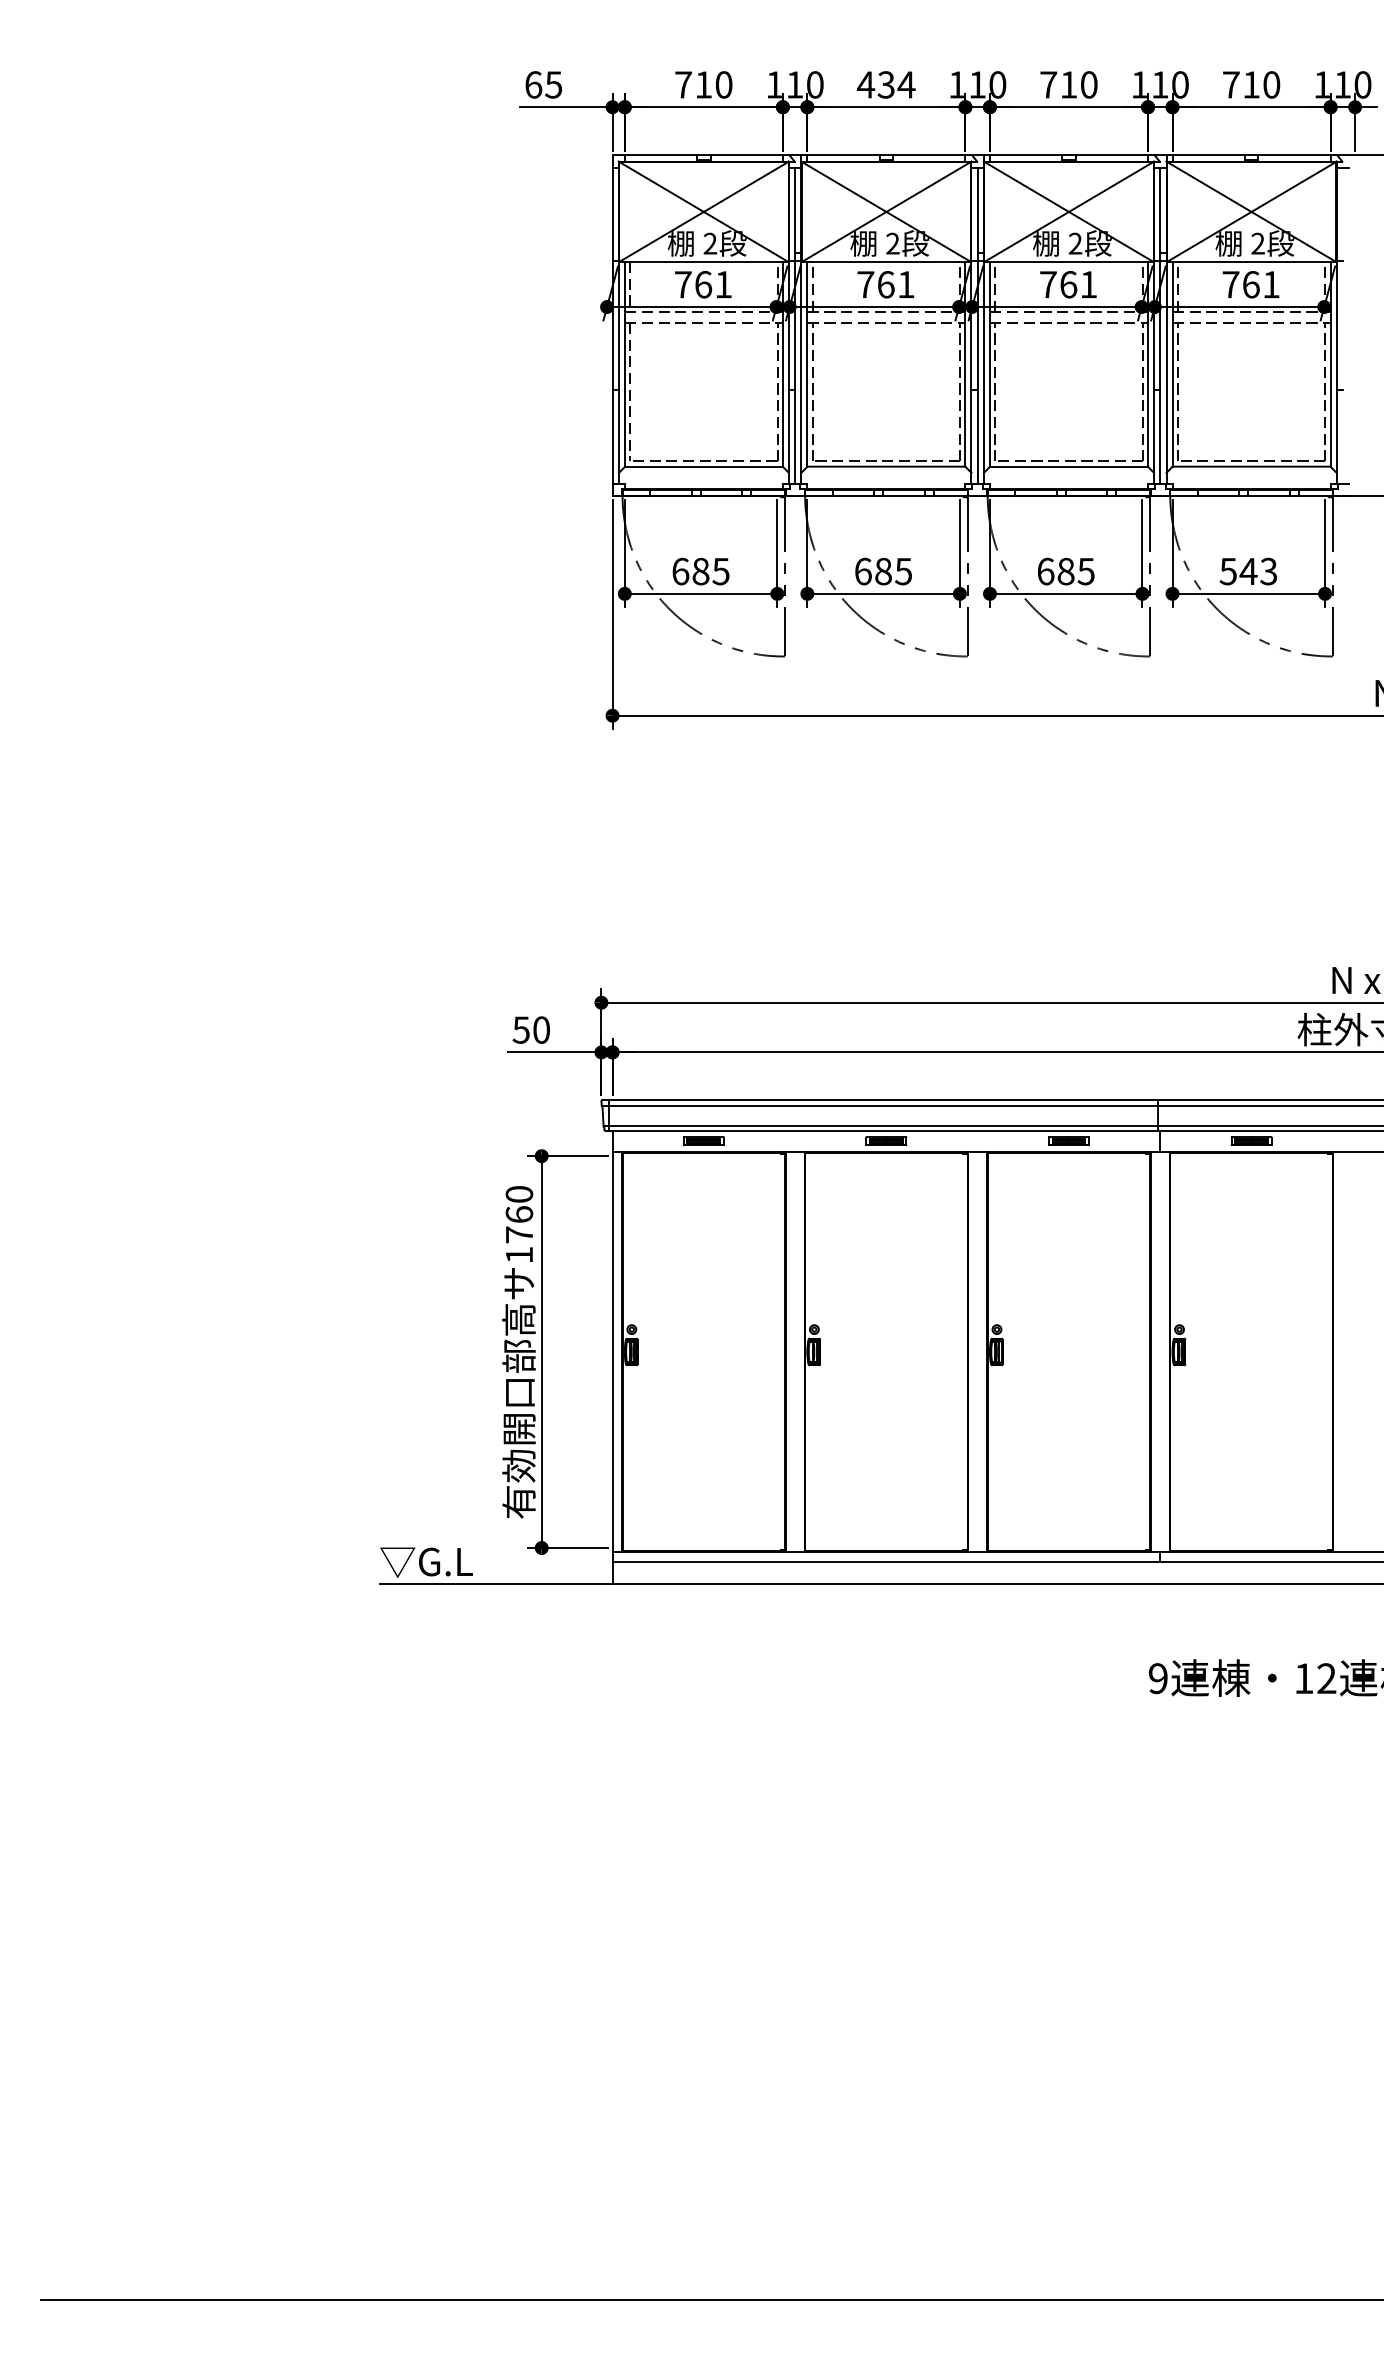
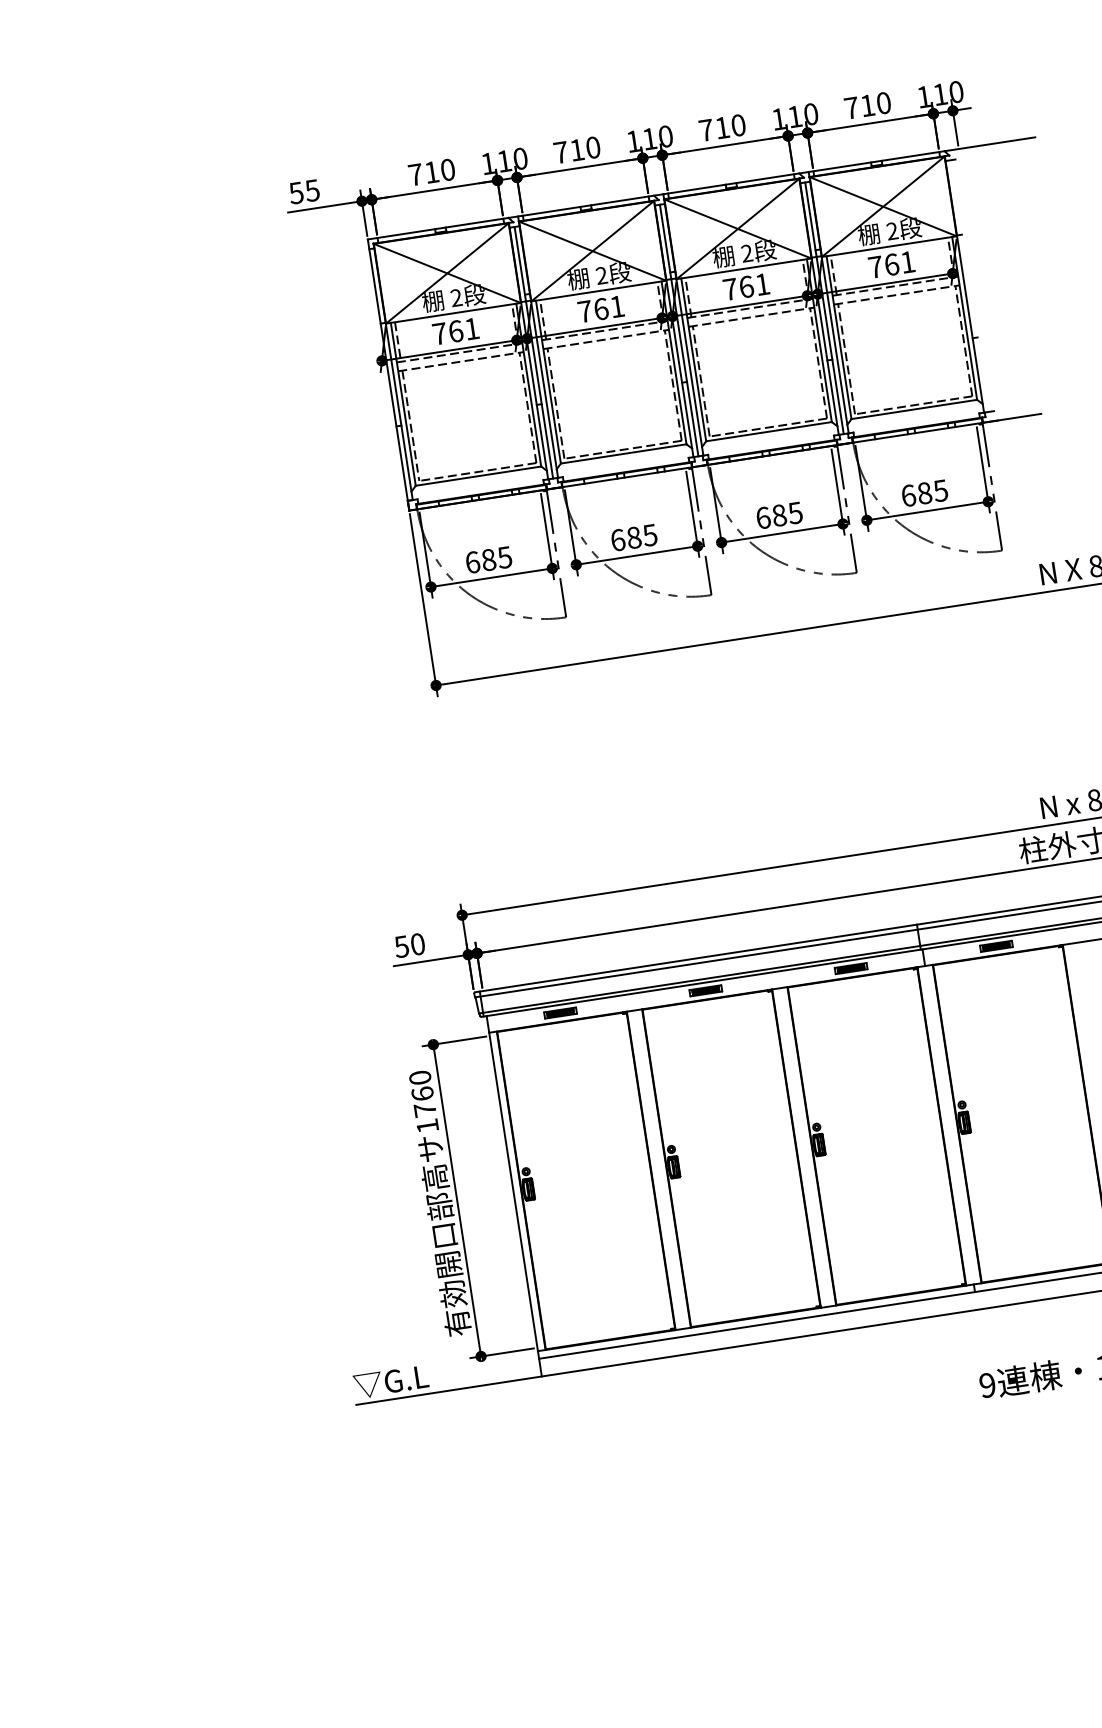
text: (533, 84) -> (296, 192), 65 -> 55
text: (885, 84) -> (576, 149), 434 -> 710
text: (1248, 571) -> (924, 493), 543 -> 685

